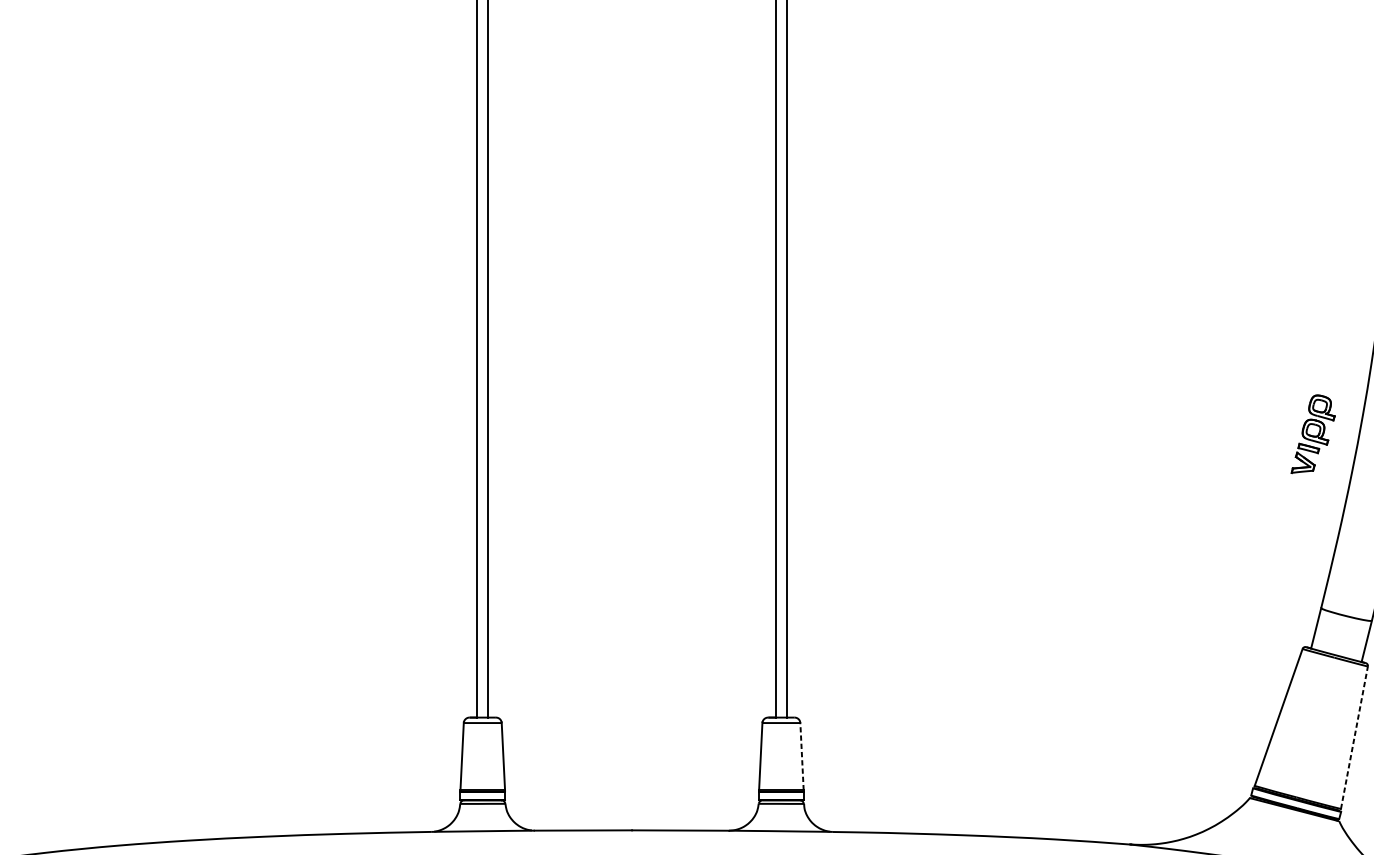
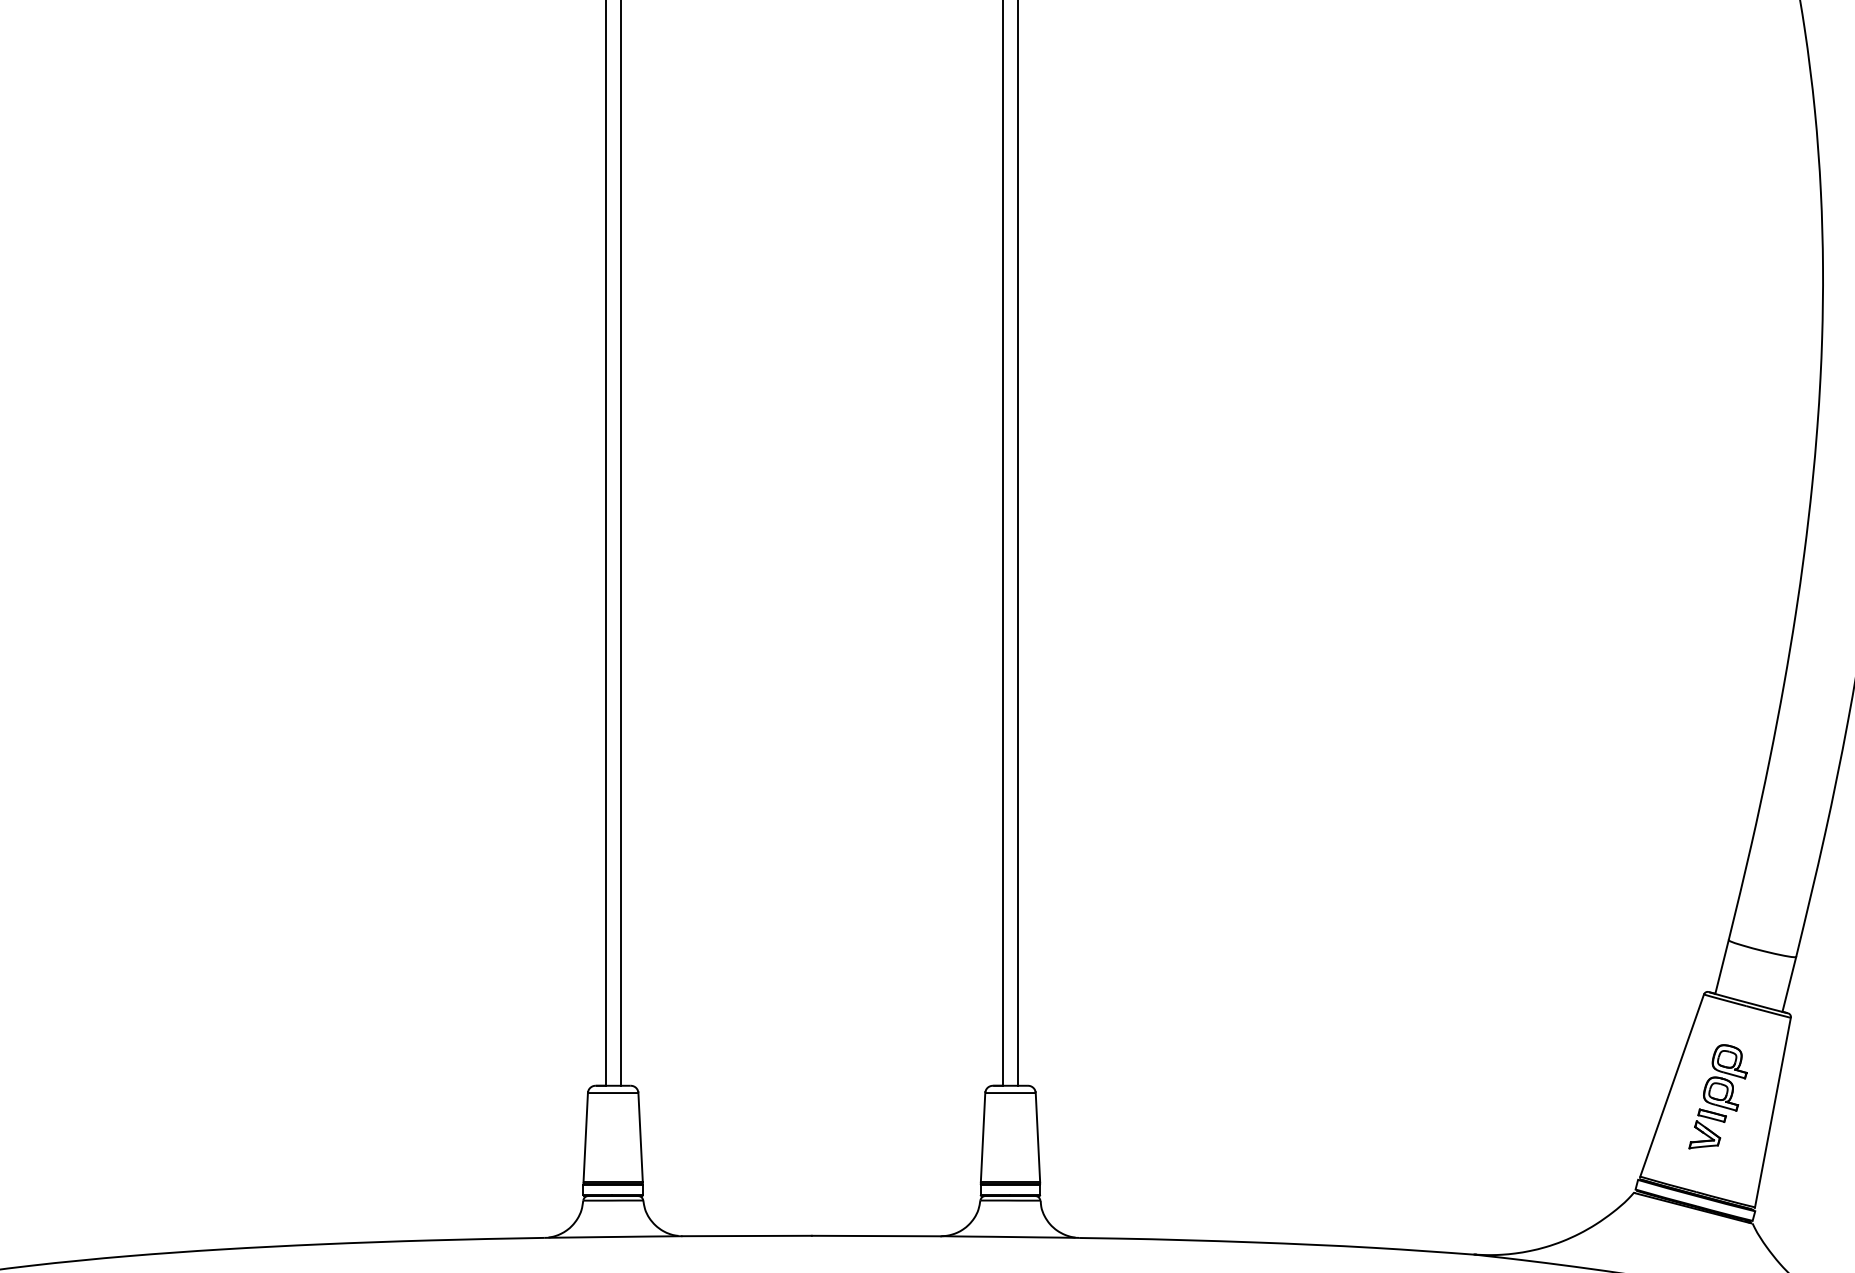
part: (1312, 434) -> (1717, 1096), moved
line: (1354, 737) -> (1772, 1112), dashed -> solid
line: (801, 755) -> (1037, 1136), dashed -> solid

